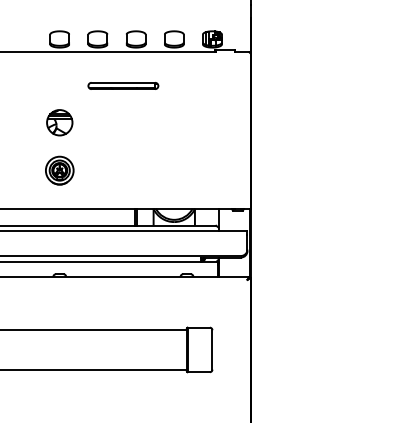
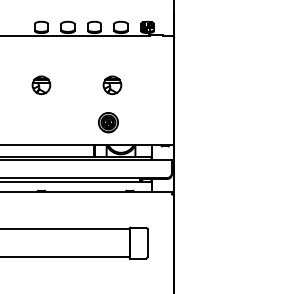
part: (123, 85) -> (85, 59), removed
part: (162, 122) -> (112, 85), added
part: (58, 170) -> (107, 122), moved

